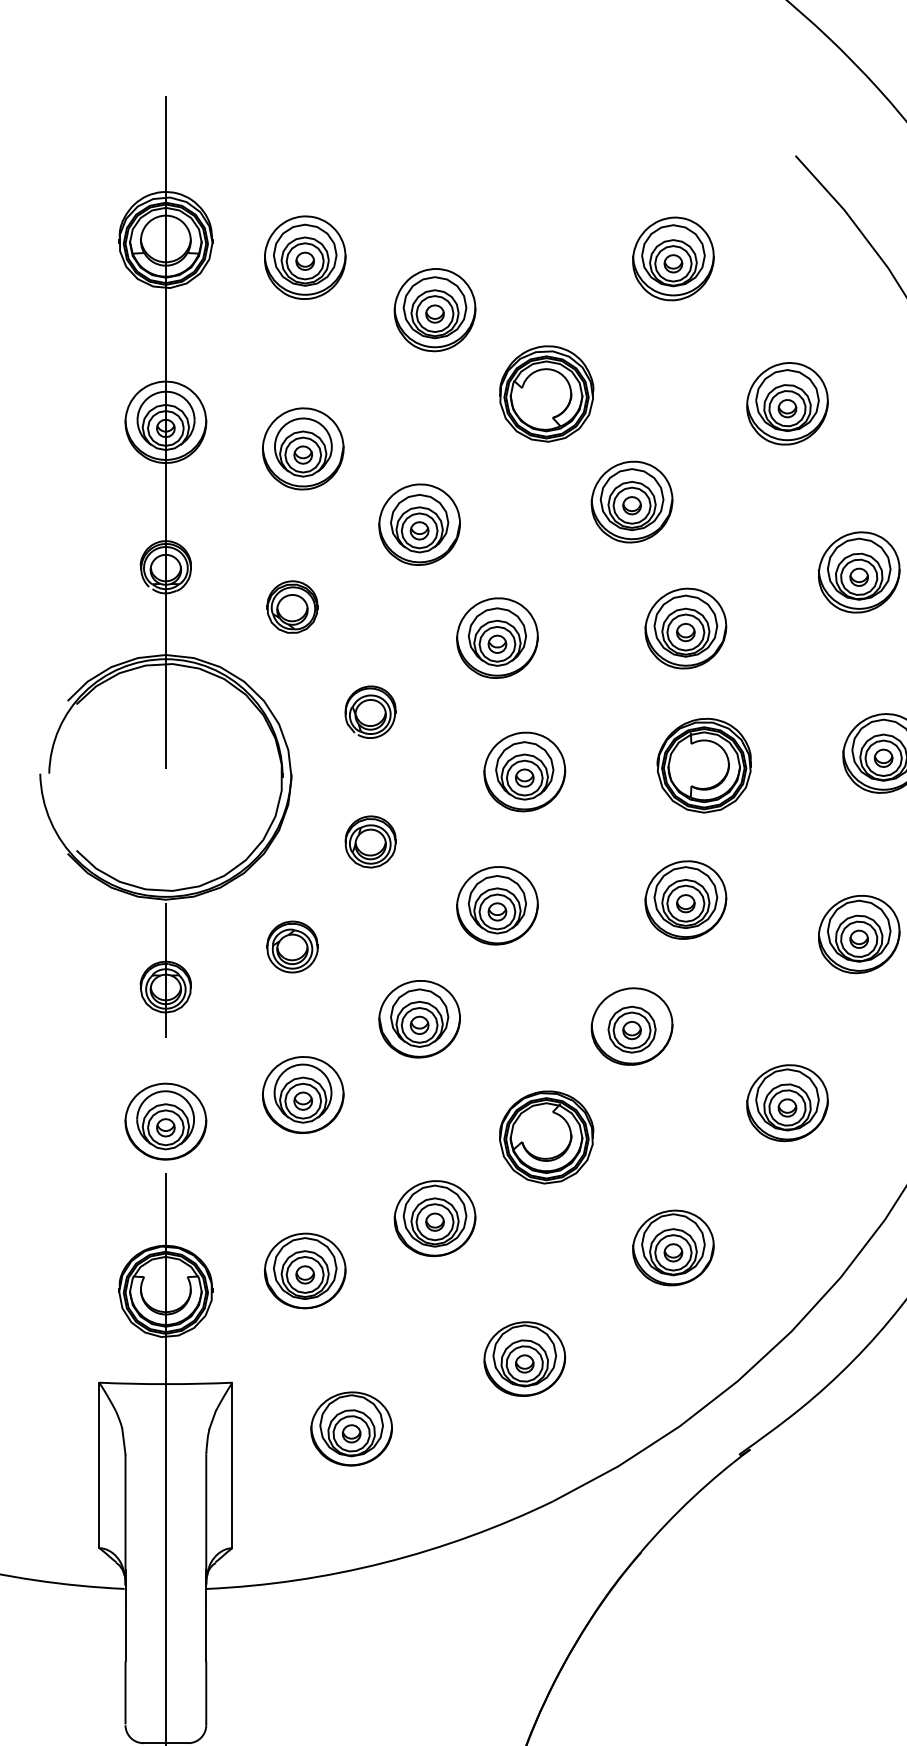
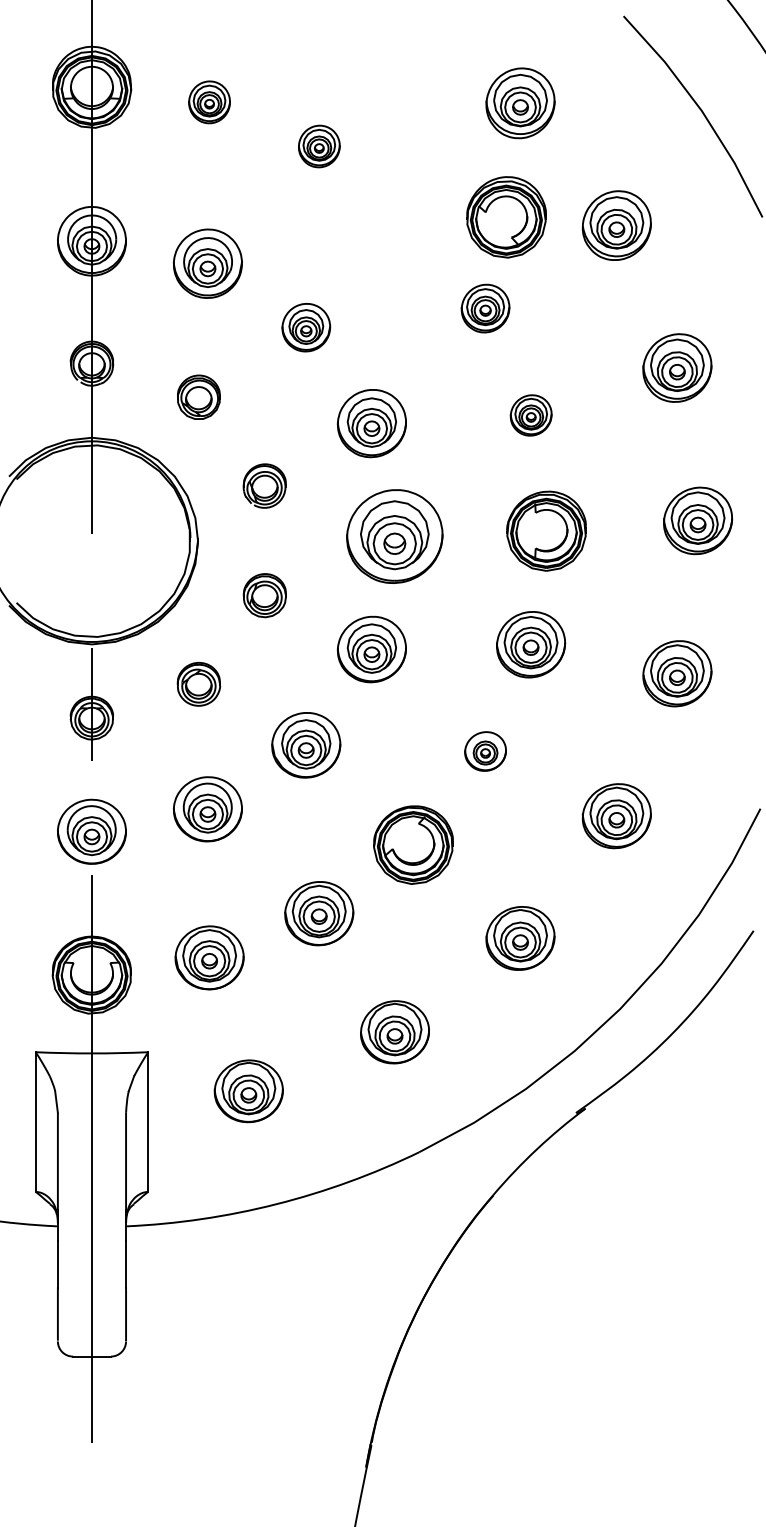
part: (305, 257) -> (209, 102), size x0.6
part: (435, 310) -> (319, 146), size x0.6
part: (546, 394) -> (506, 217), moved
part: (631, 501) -> (485, 308), size x0.7
part: (419, 524) -> (306, 327), size x0.7
part: (686, 628) -> (531, 415), size x0.6
part: (525, 771) -> (395, 536), size x1.4
part: (631, 1026) -> (485, 751), size x0.6

